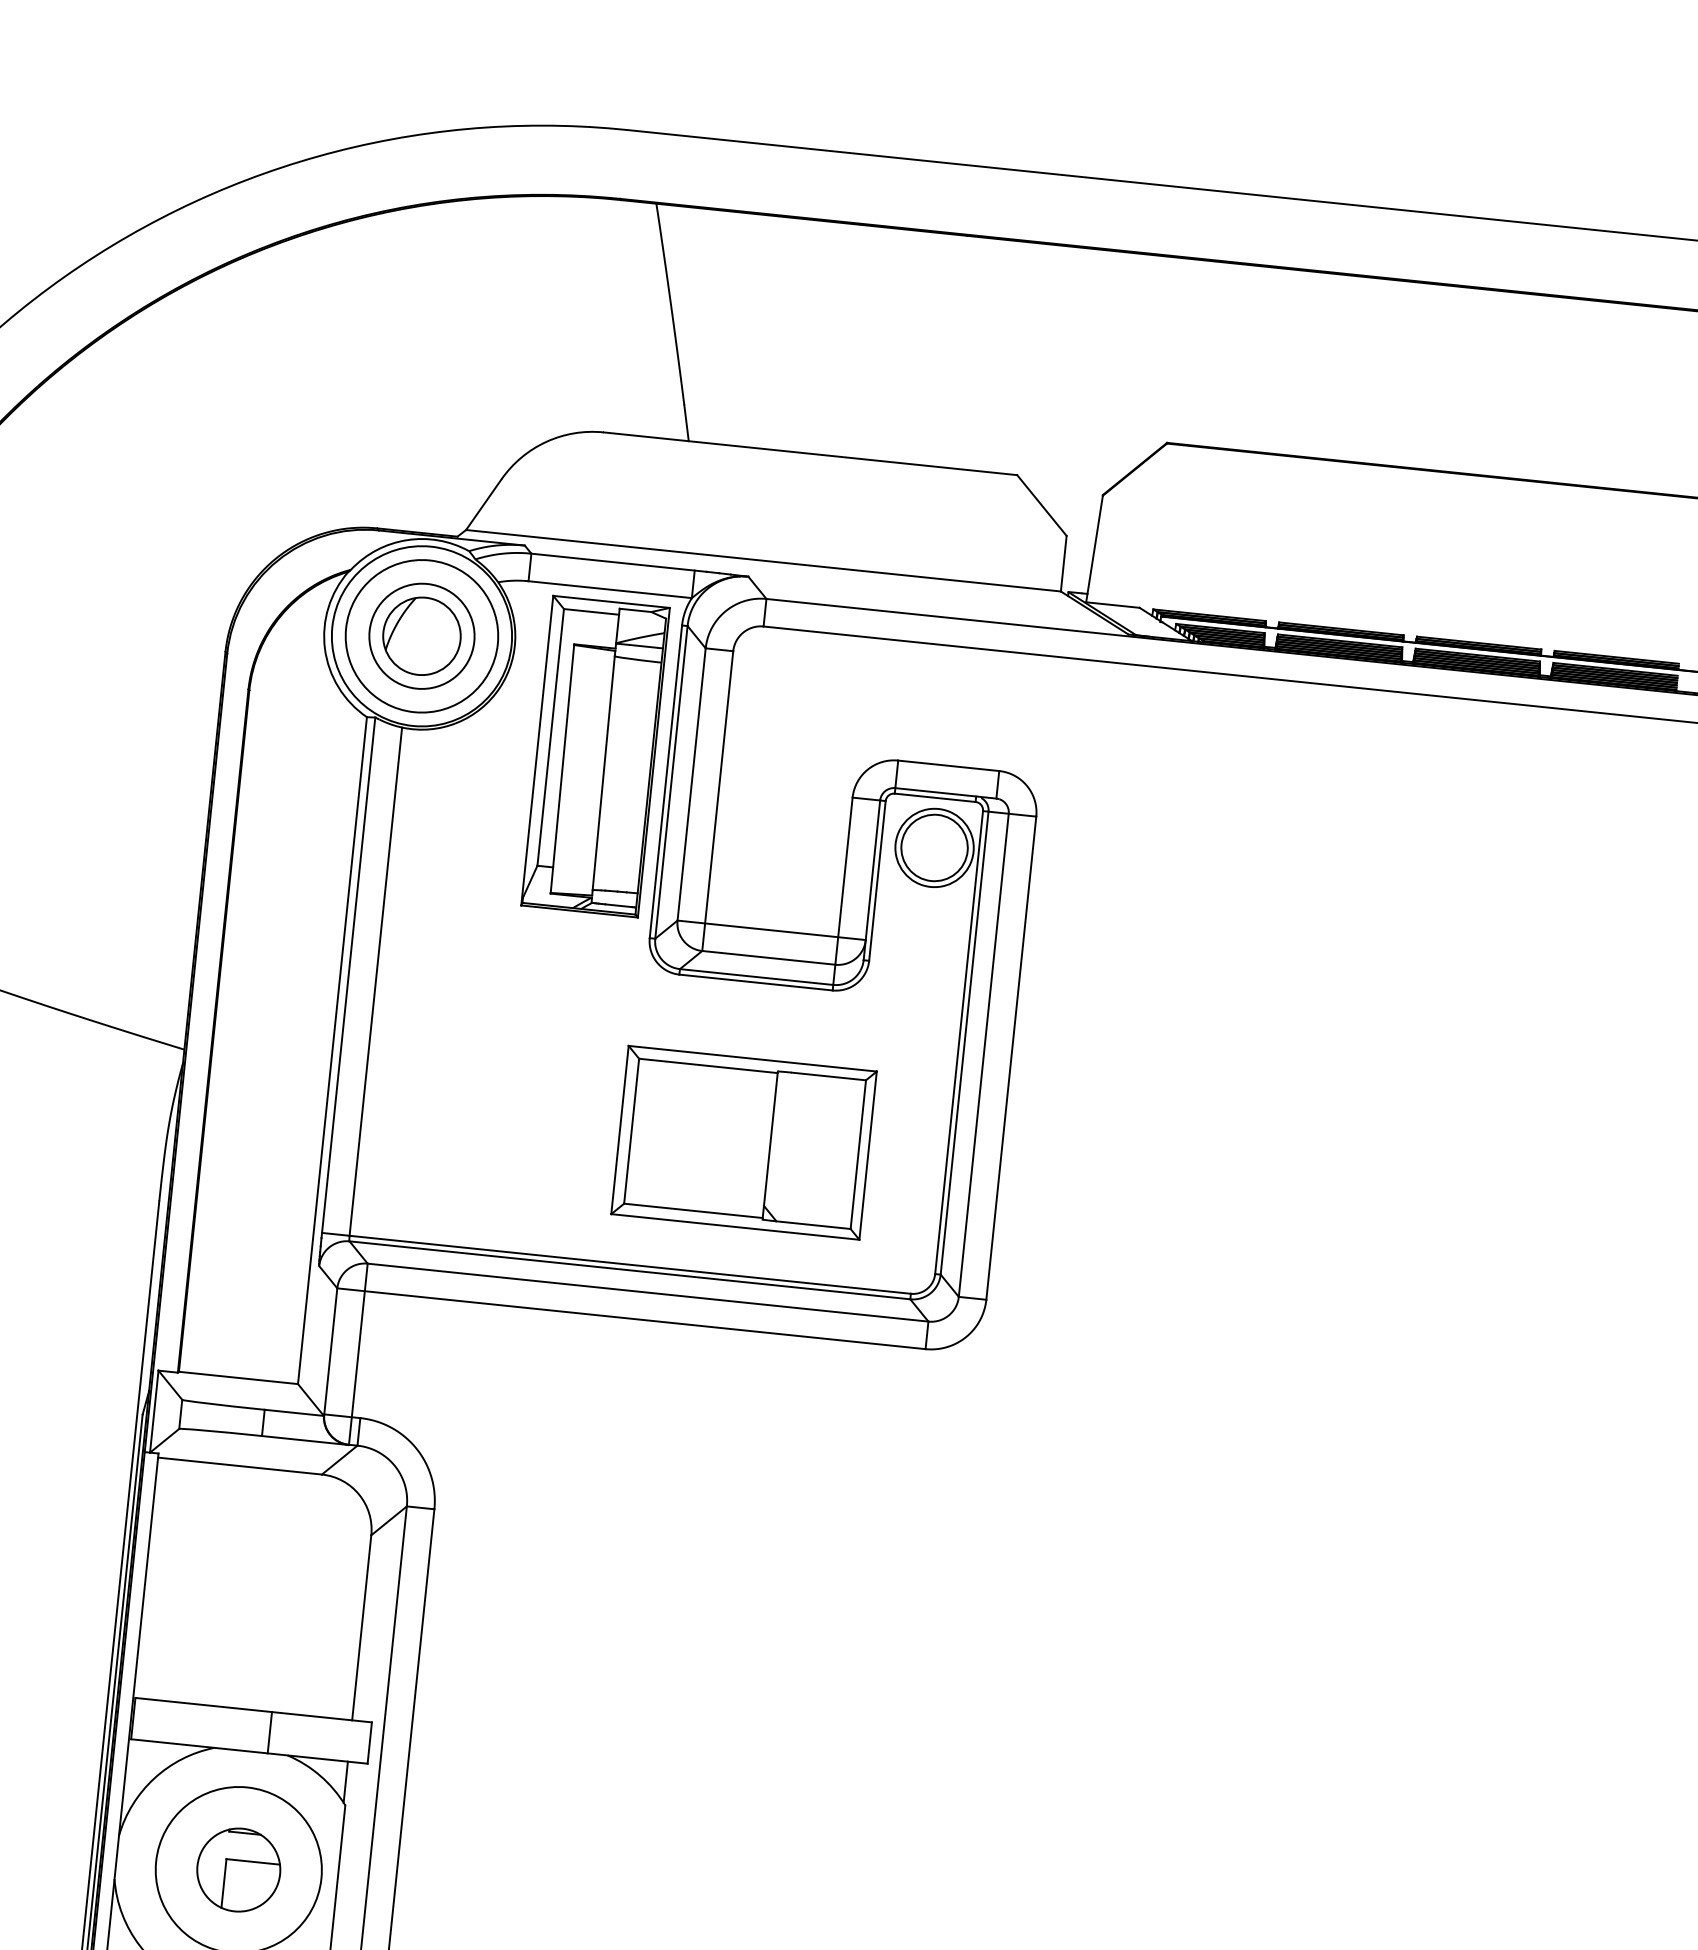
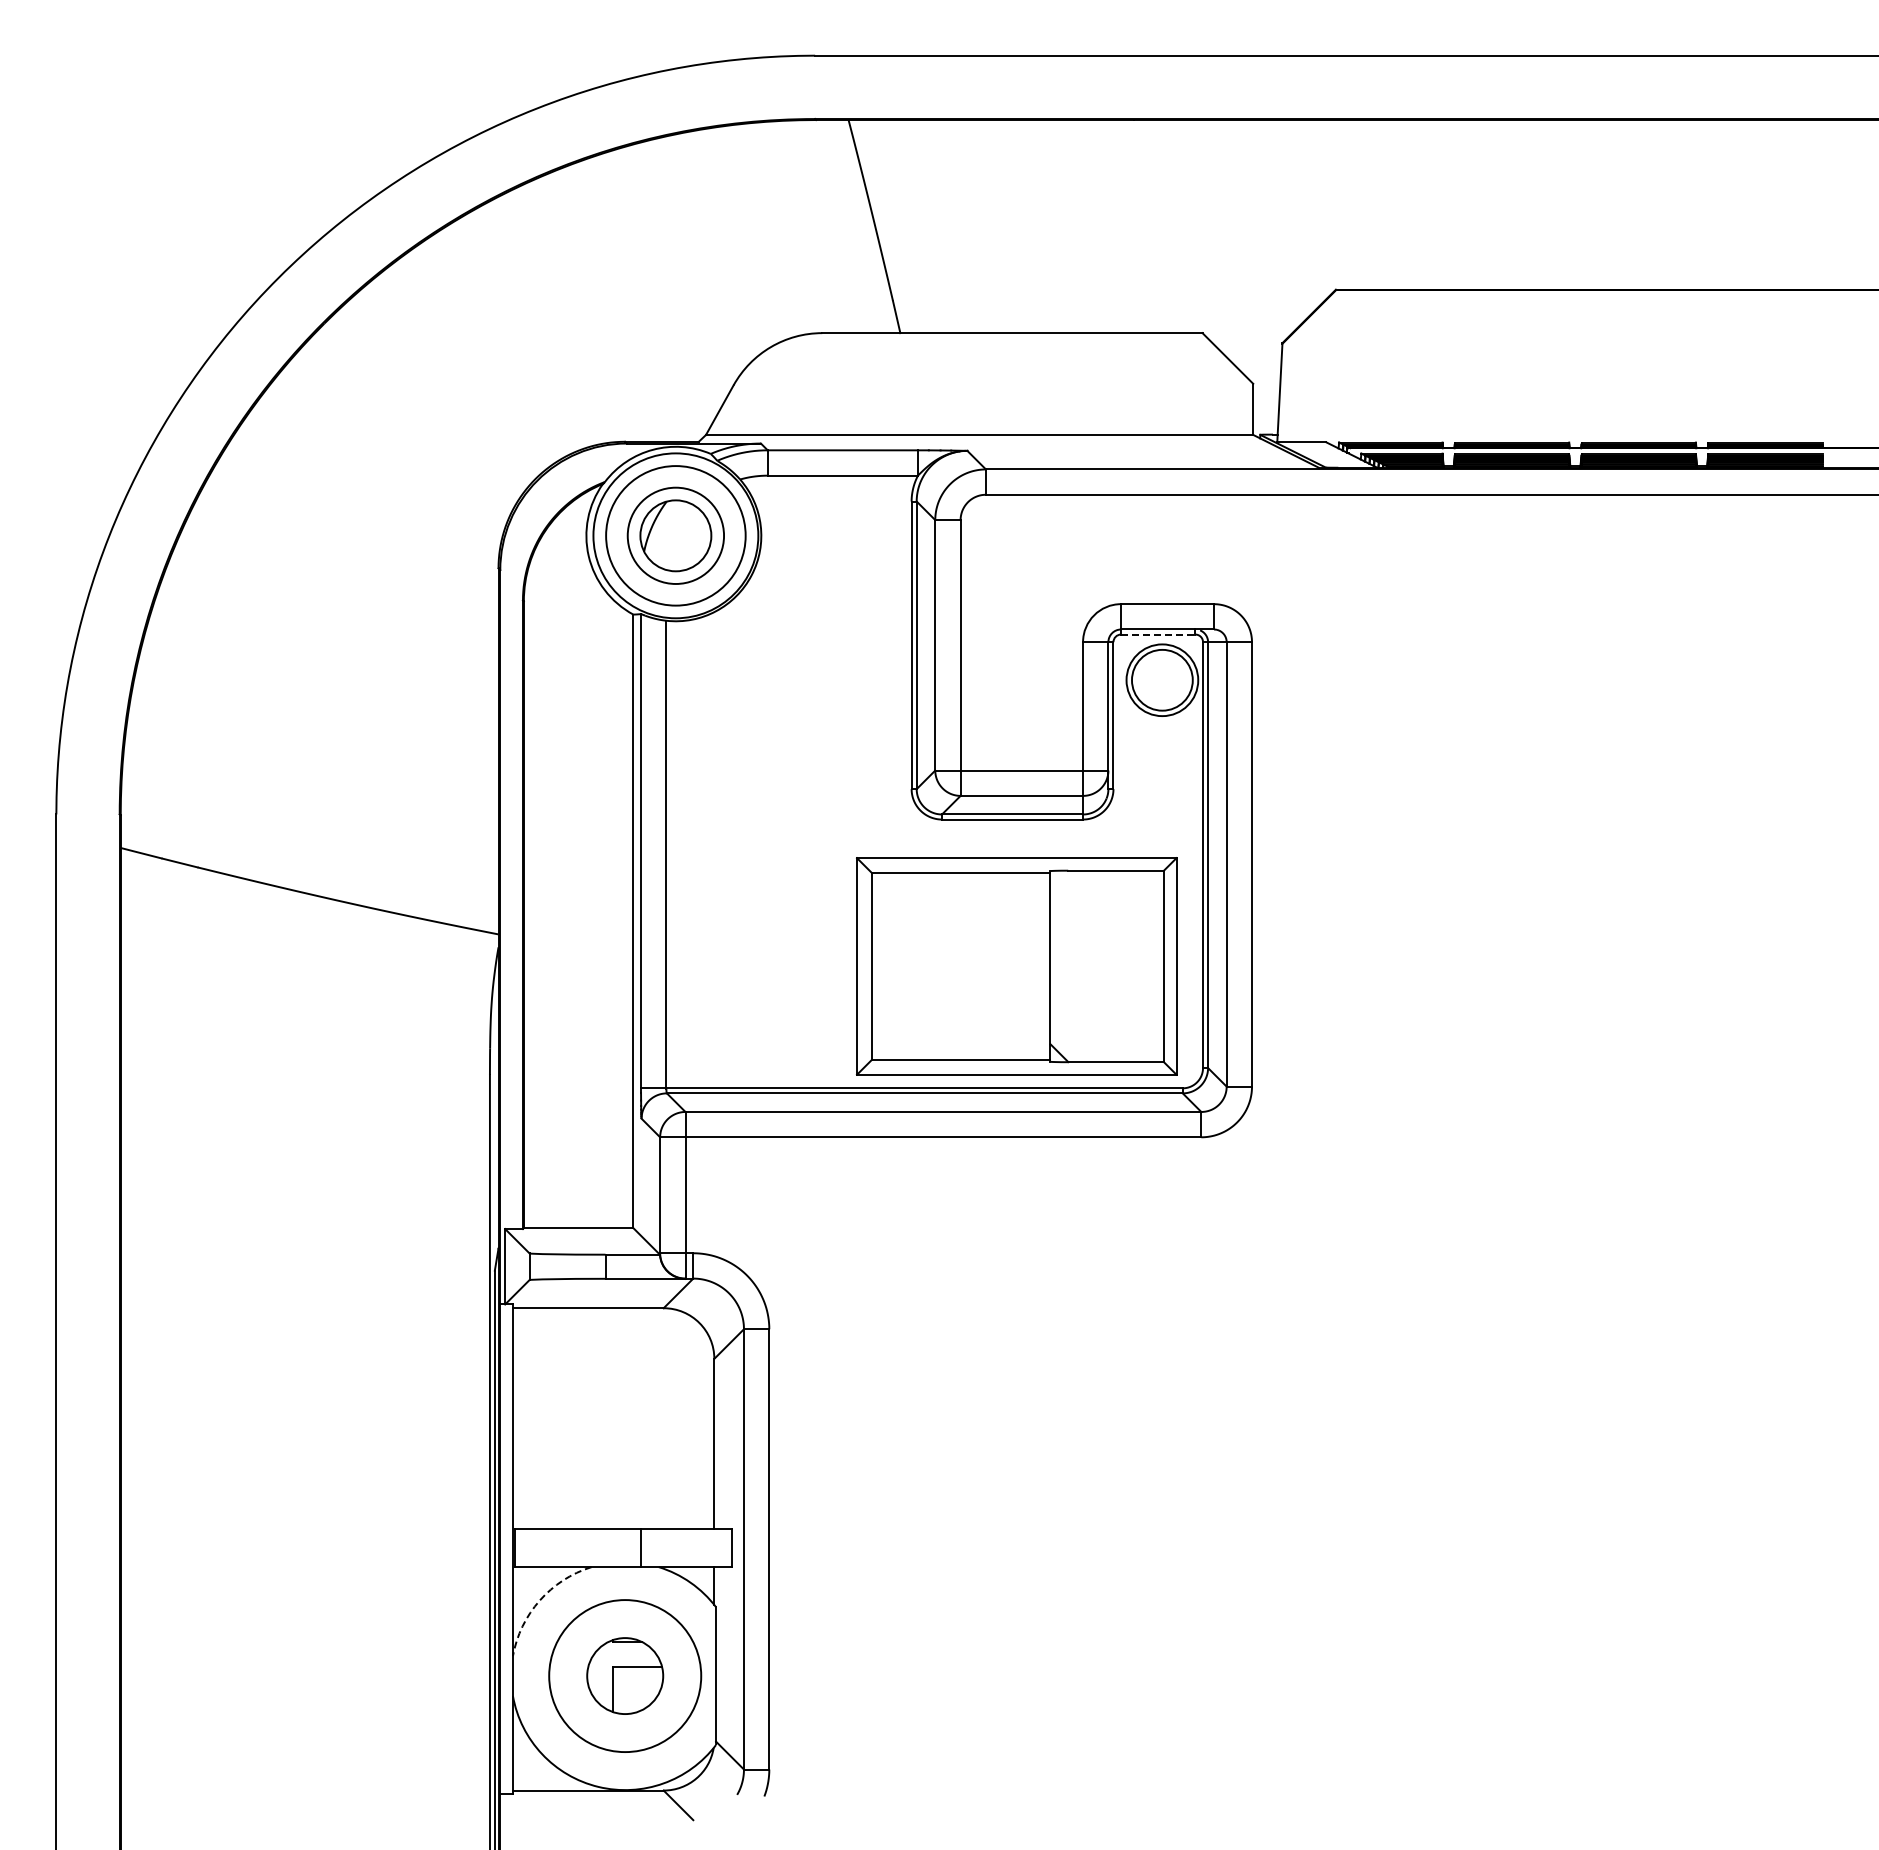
part: (594, 755) -> (844, 628), removed
line: (935, 797) -> (1158, 634), solid -> dashed
part: (743, 1142) -> (1016, 966), size x1.4
arc: (154, 1778) -> (539, 1600), solid -> dashed

